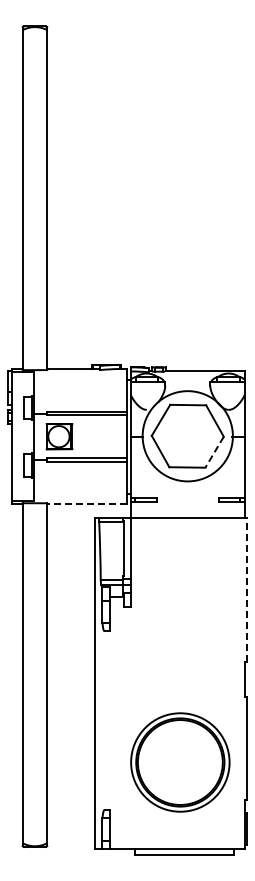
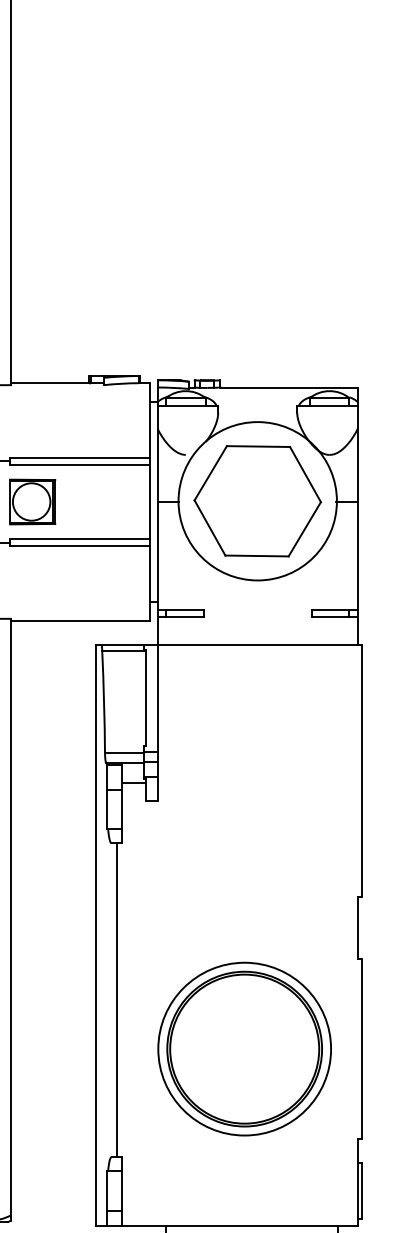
line: (214, 452) -> (304, 529), dashed -> solid
line: (86, 504) -> (80, 620), dashed -> solid
line: (247, 590) -> (362, 771), dashed -> solid
line: (107, 720) -> (116, 999), added
part: (180, 762) -> (244, 1049), moved

